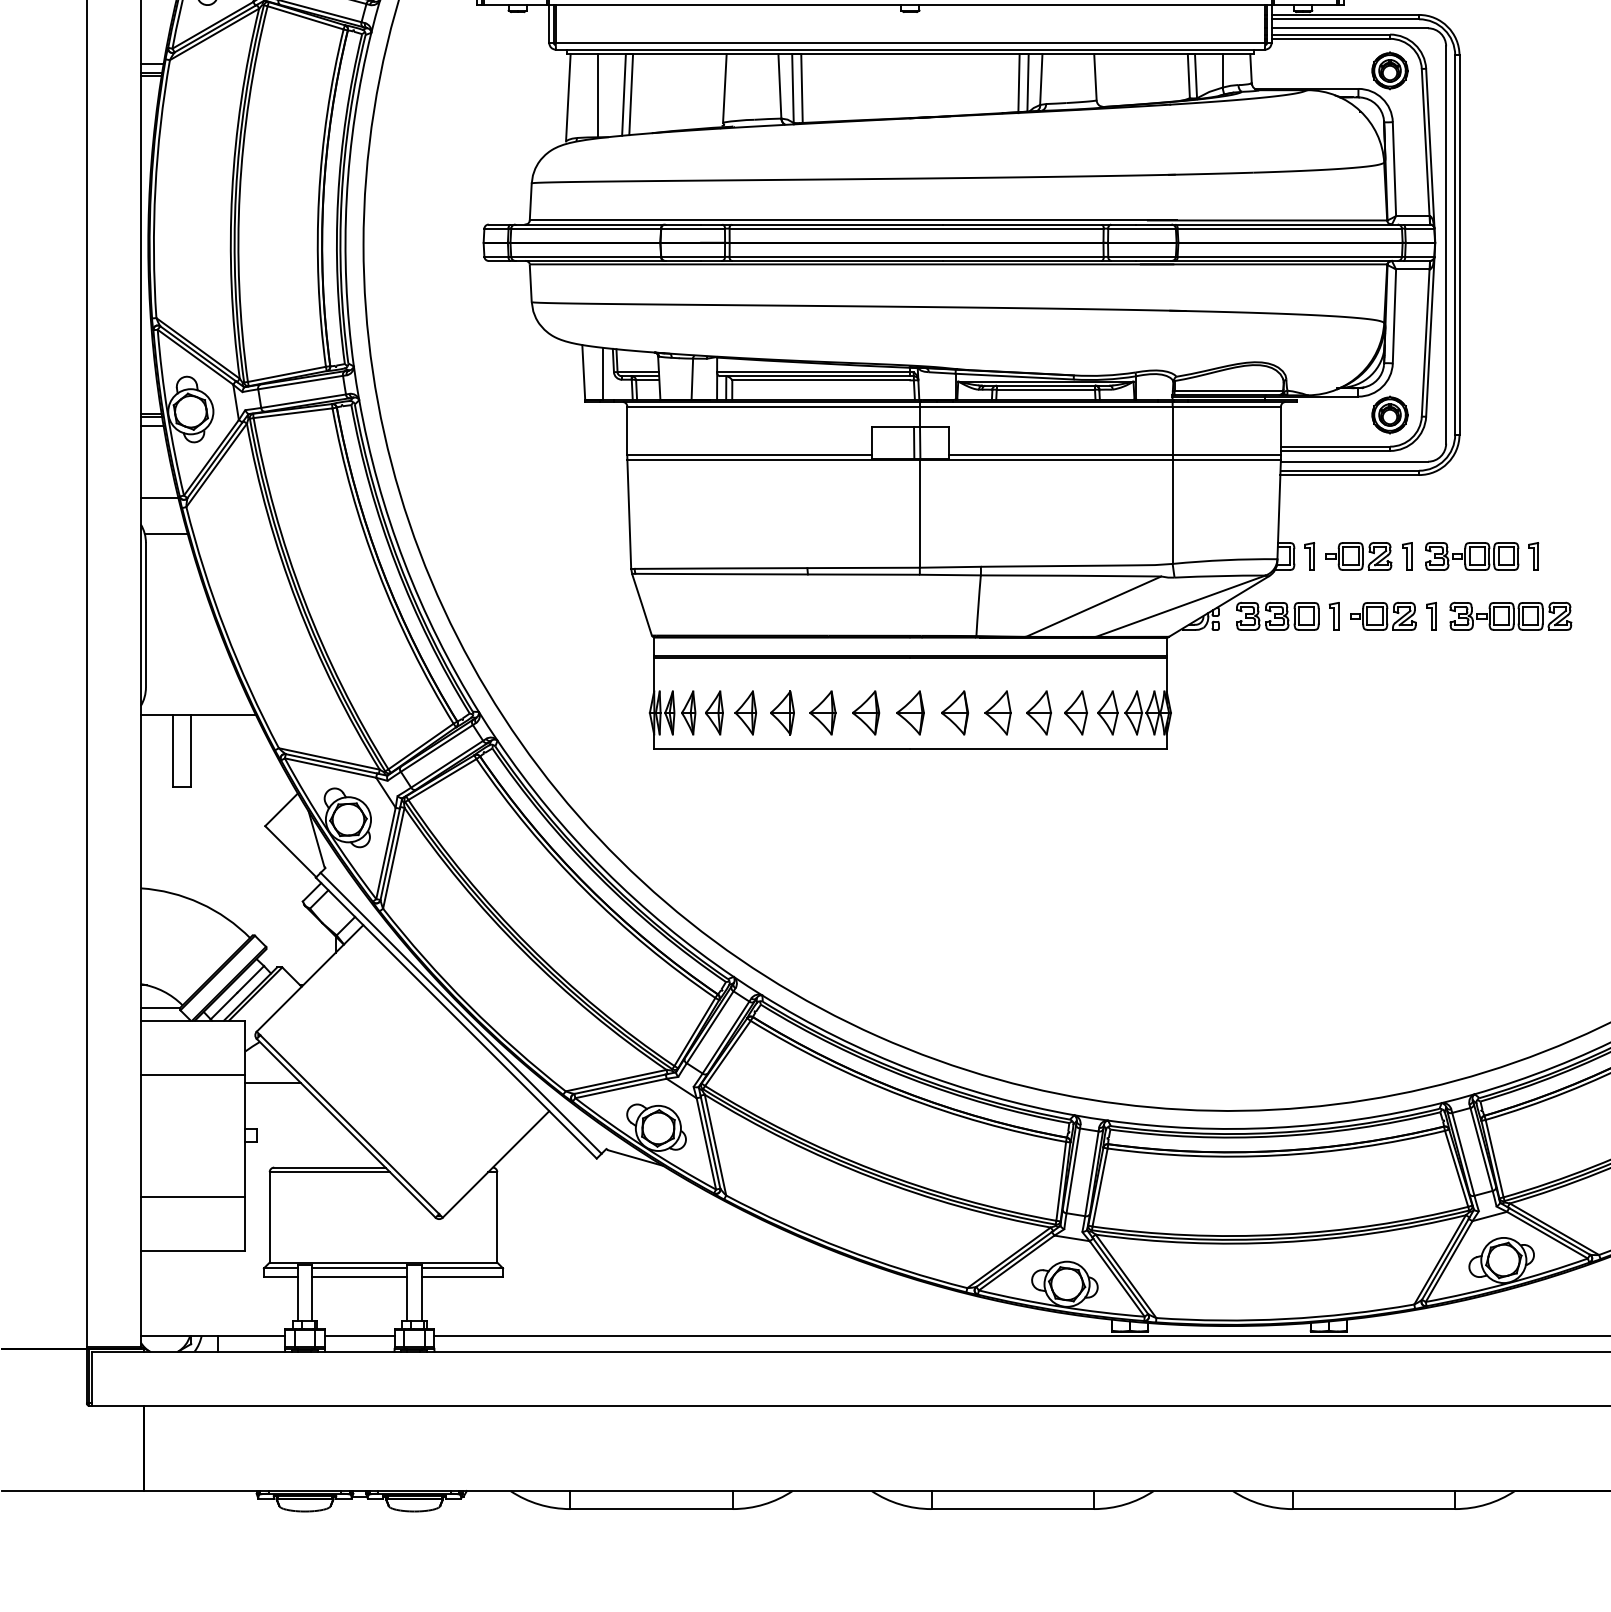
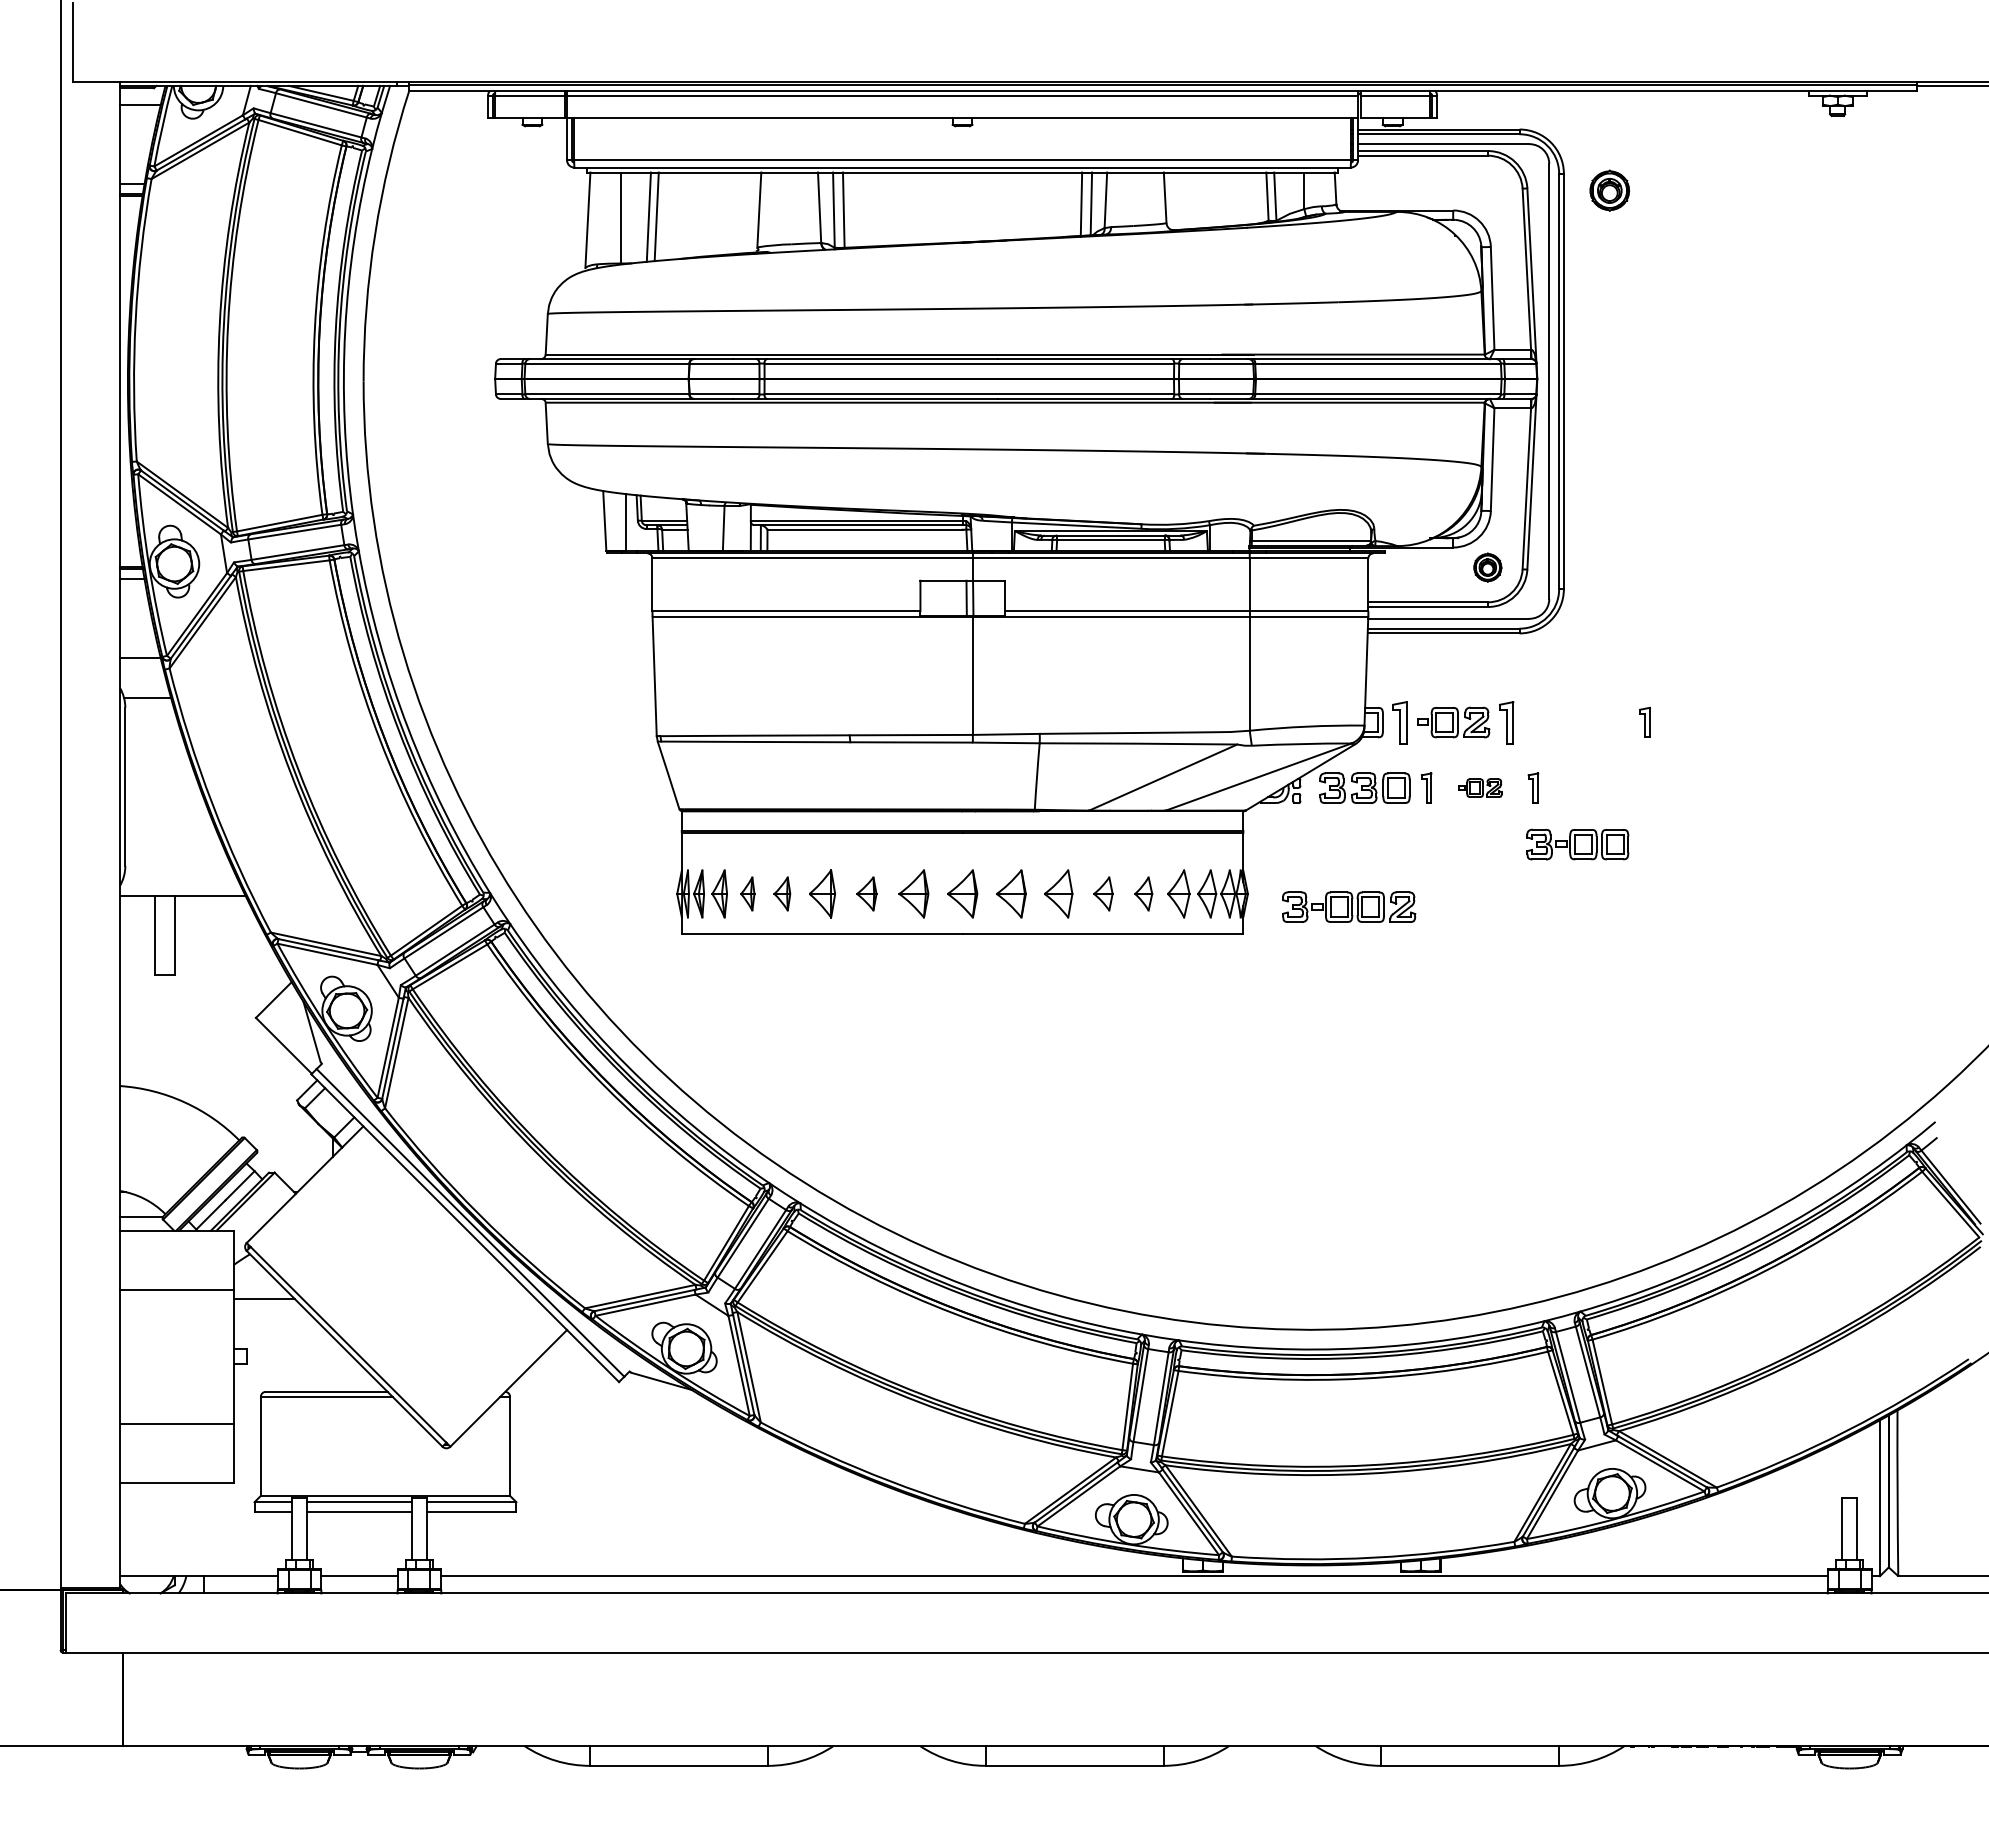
part: (1389, 70) -> (1609, 190), moved
part: (1389, 414) -> (1487, 567), size x0.7
part: (1309, 555) -> (1399, 721), size x1.4
part: (1407, 555) -> (1506, 721), size x1.4
part: (1471, 556) -> (1577, 844), moved
part: (1383, 615) -> (1480, 787), size x0.6
part: (1511, 615) -> (1349, 906), moved
part: (714, 712) -> (747, 893), size x0.7
part: (746, 712) -> (782, 893), size x0.7
part: (822, 712) -> (866, 893), size x0.7
part: (1039, 712) -> (1103, 893), size x0.7
part: (1075, 712) -> (1143, 893), size x0.7

